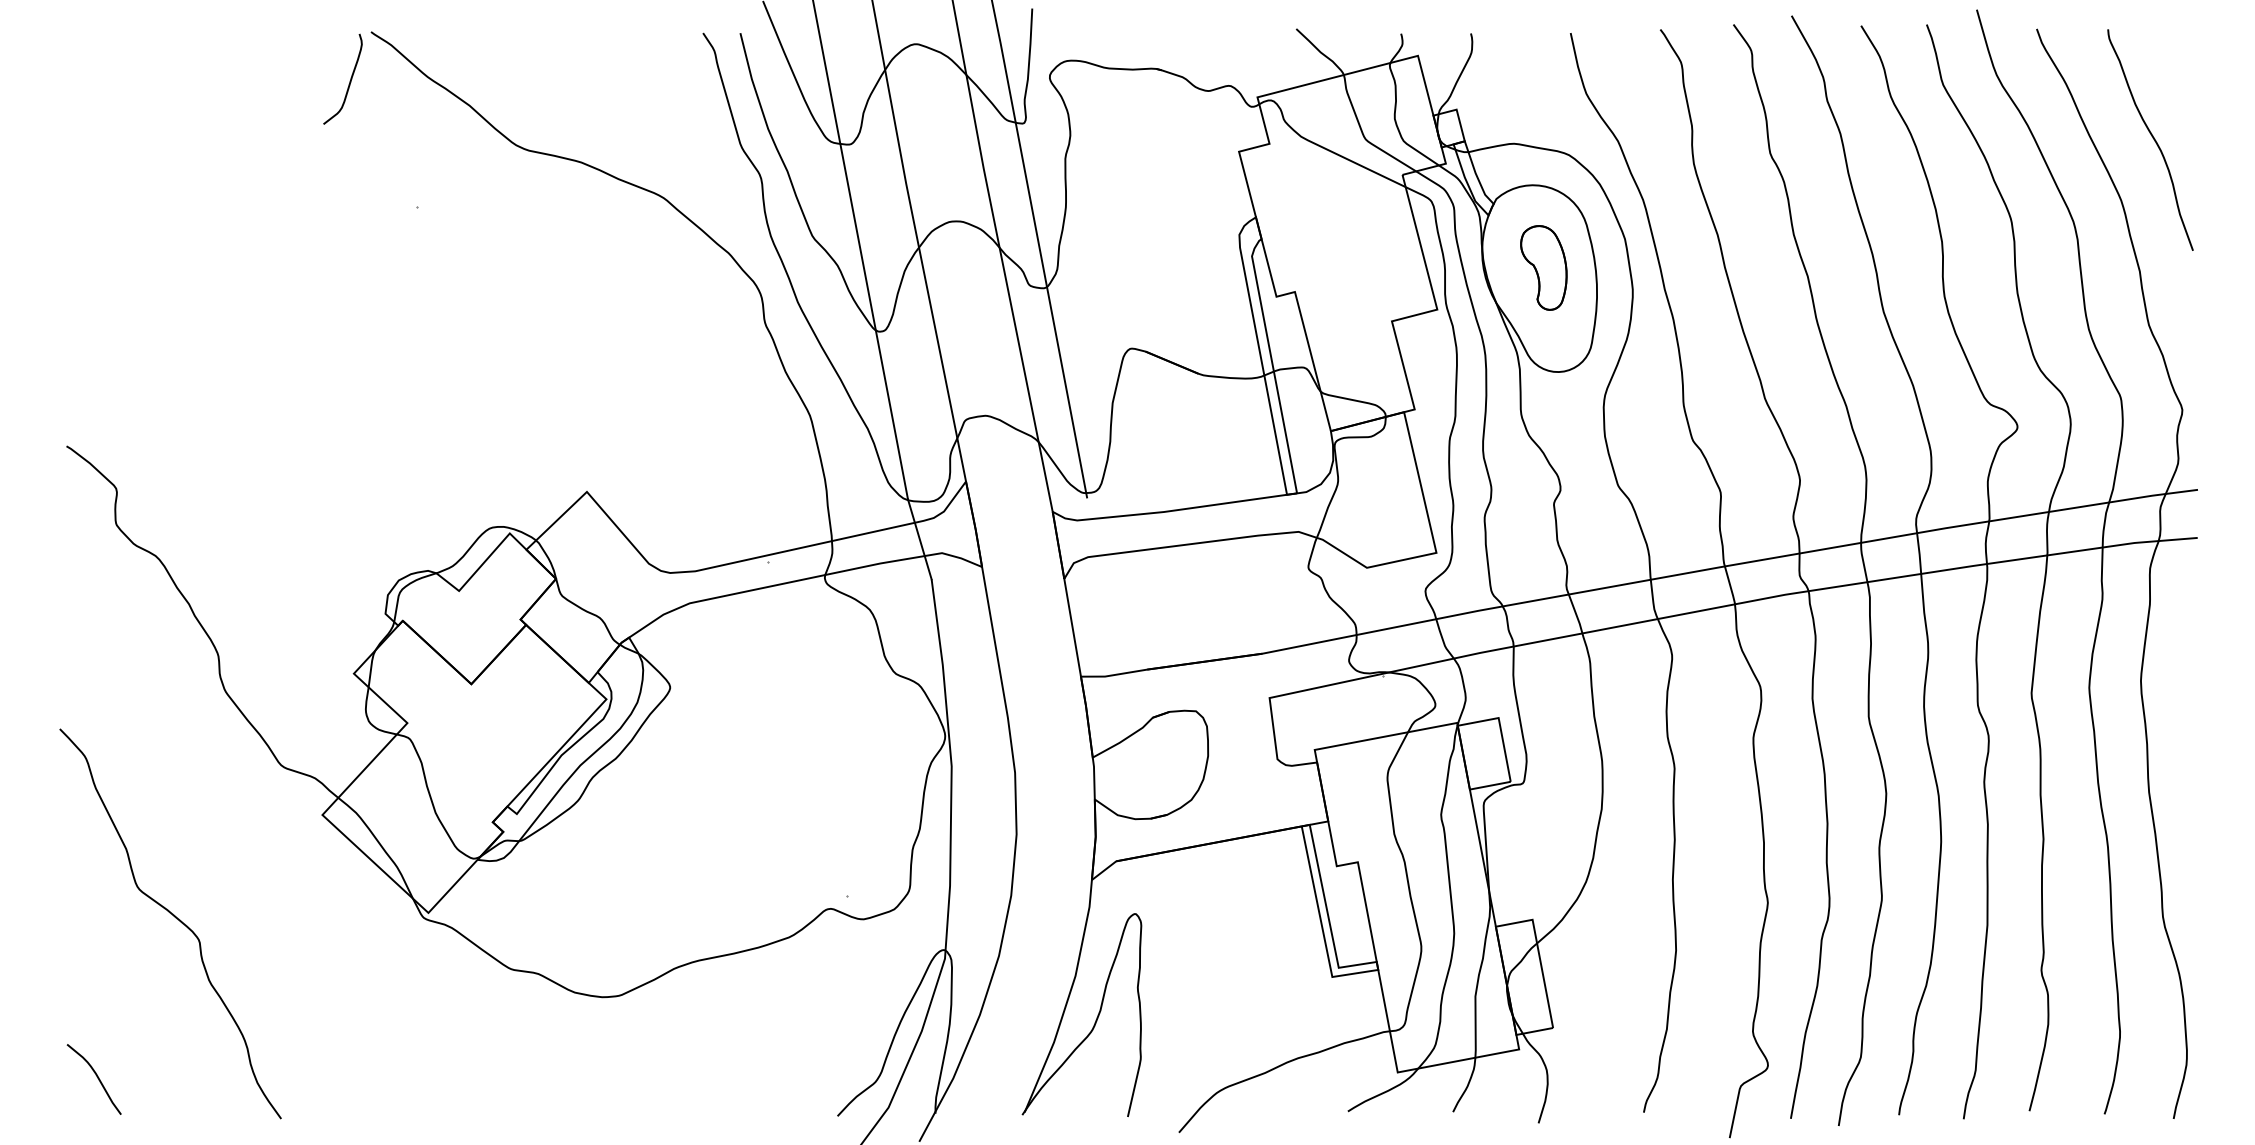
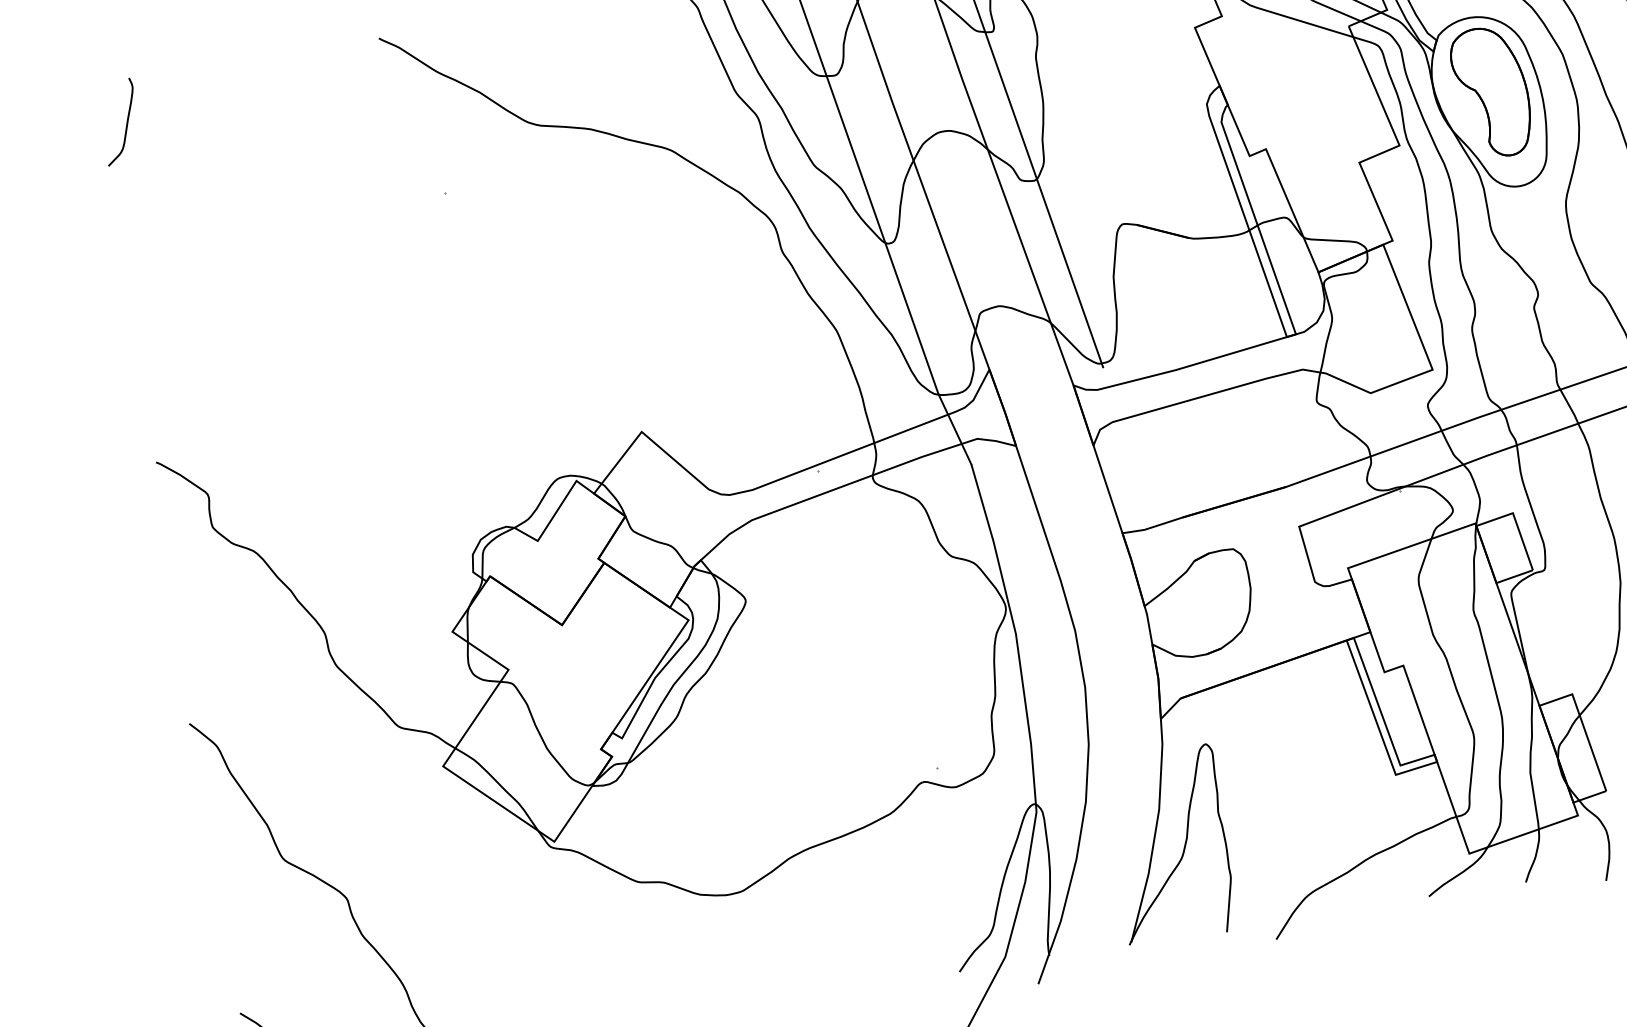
curve: (349, 81) -> (126, 123), moved
part: (1543, 267) -> (1491, 91), size x1.67

